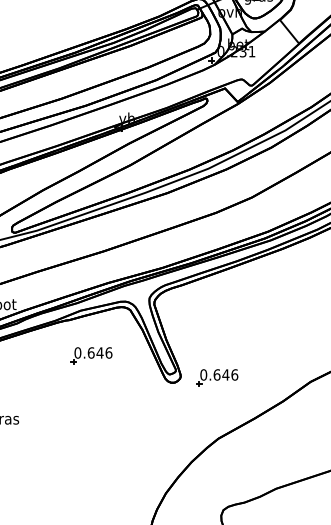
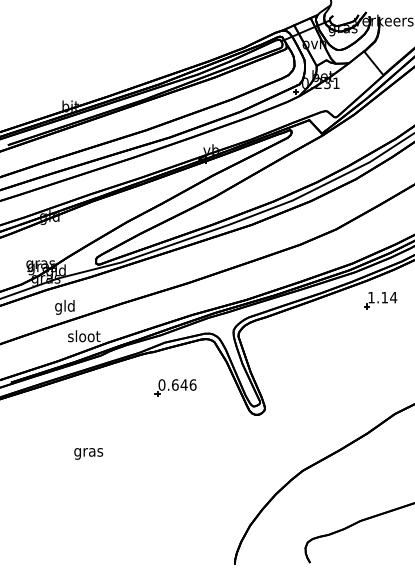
part: (296, 268) -> (380, 300), added
part: (217, 377) -> (301, 409), removed

